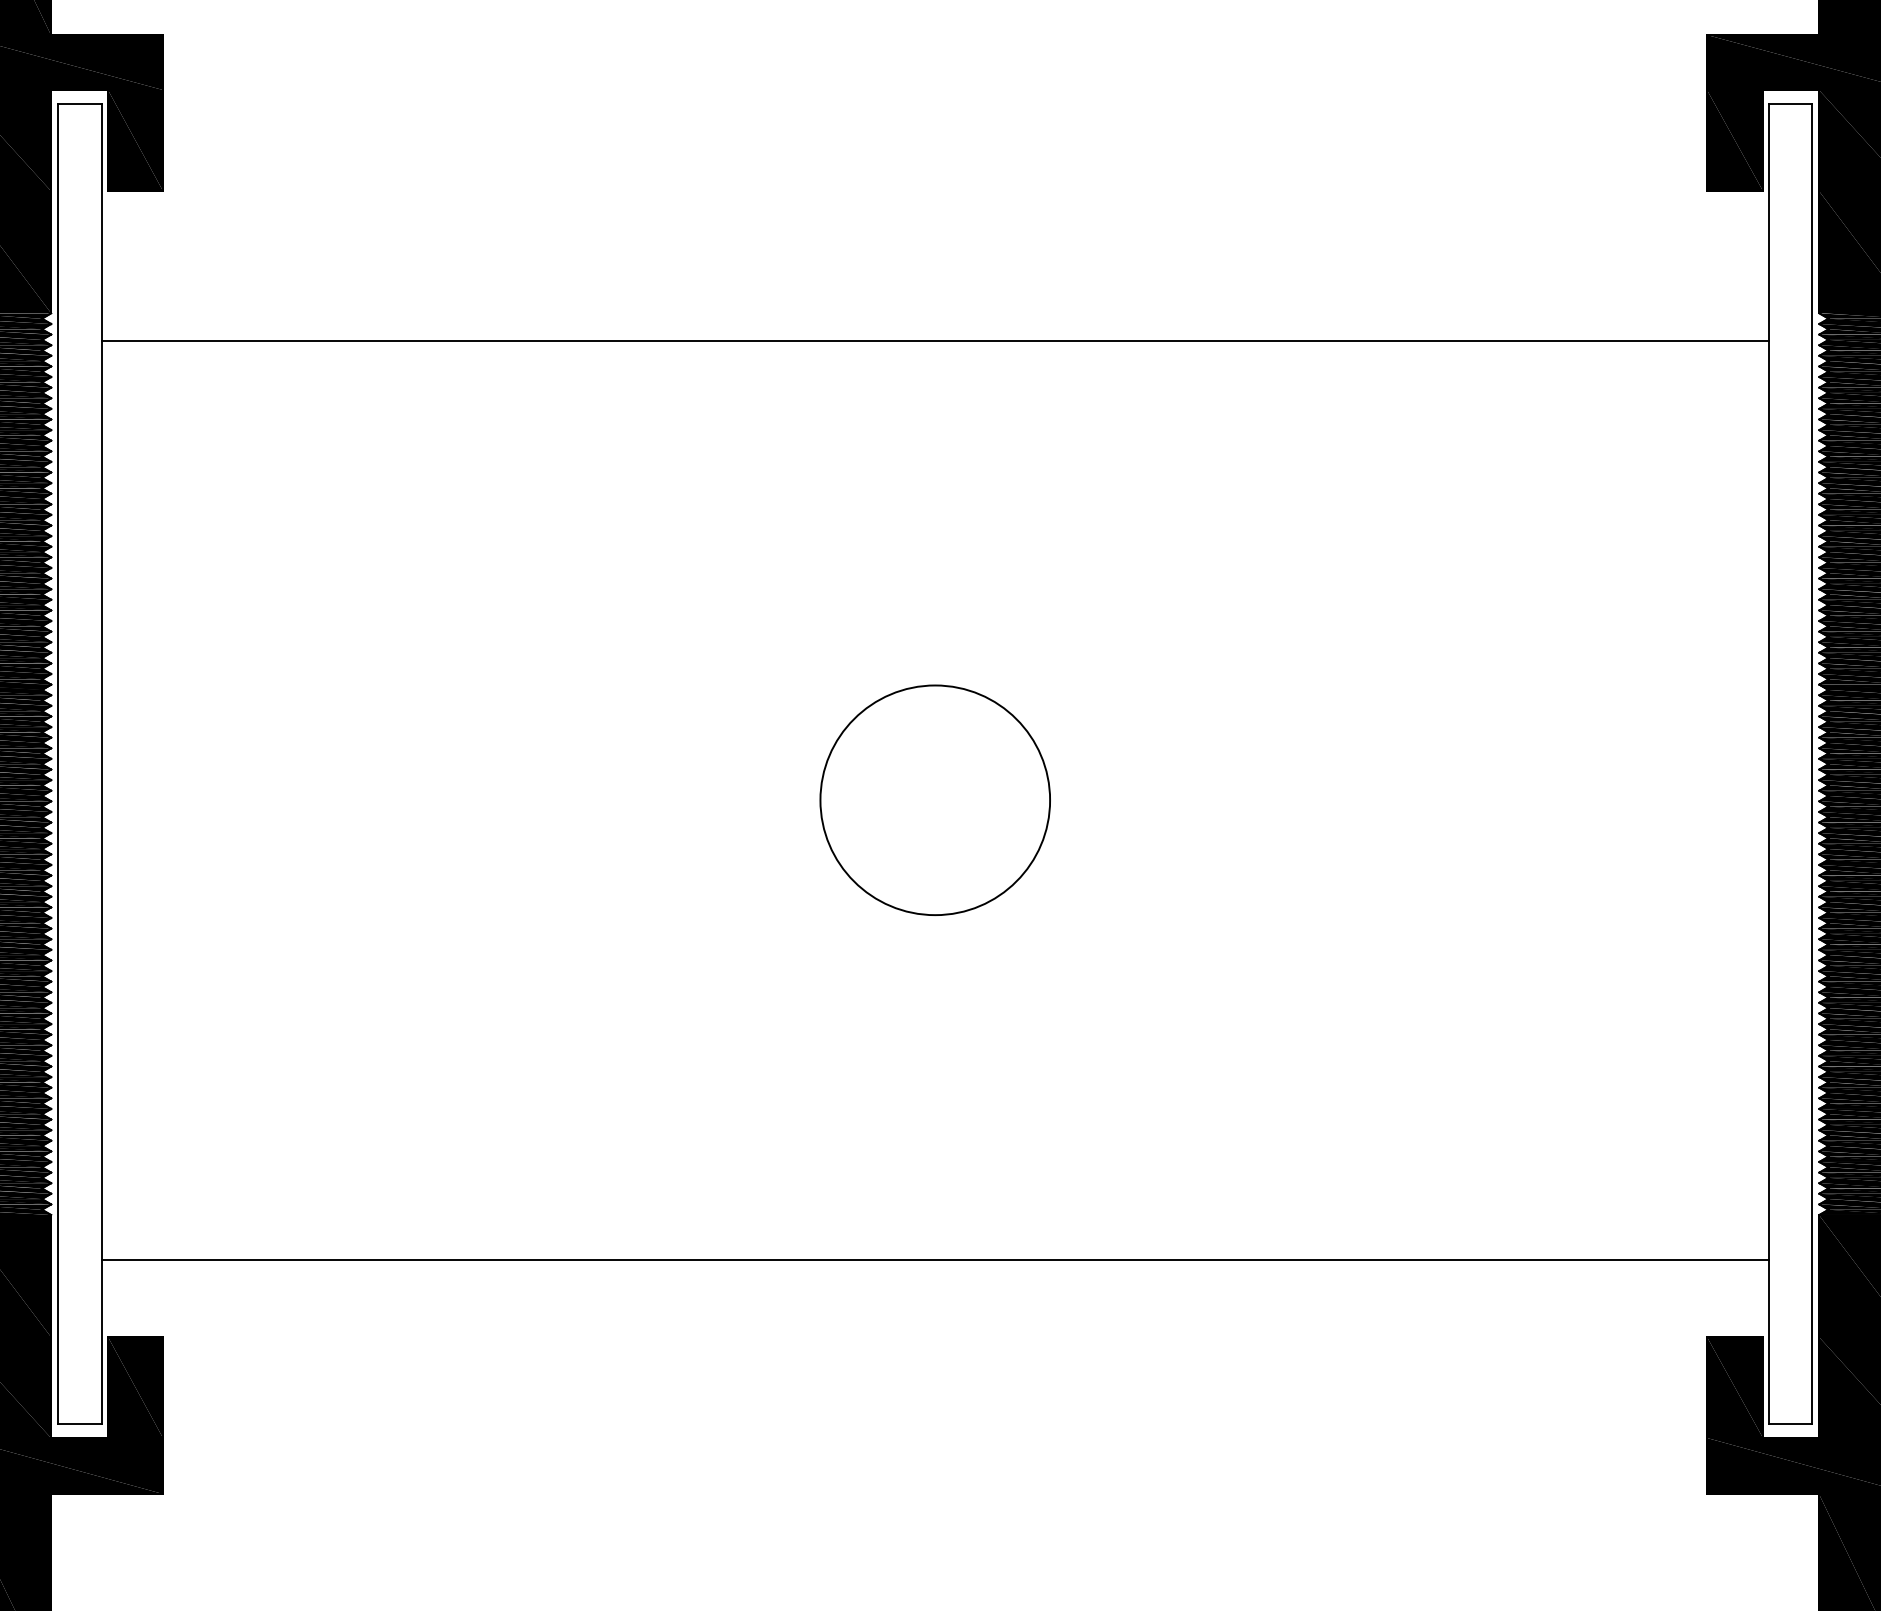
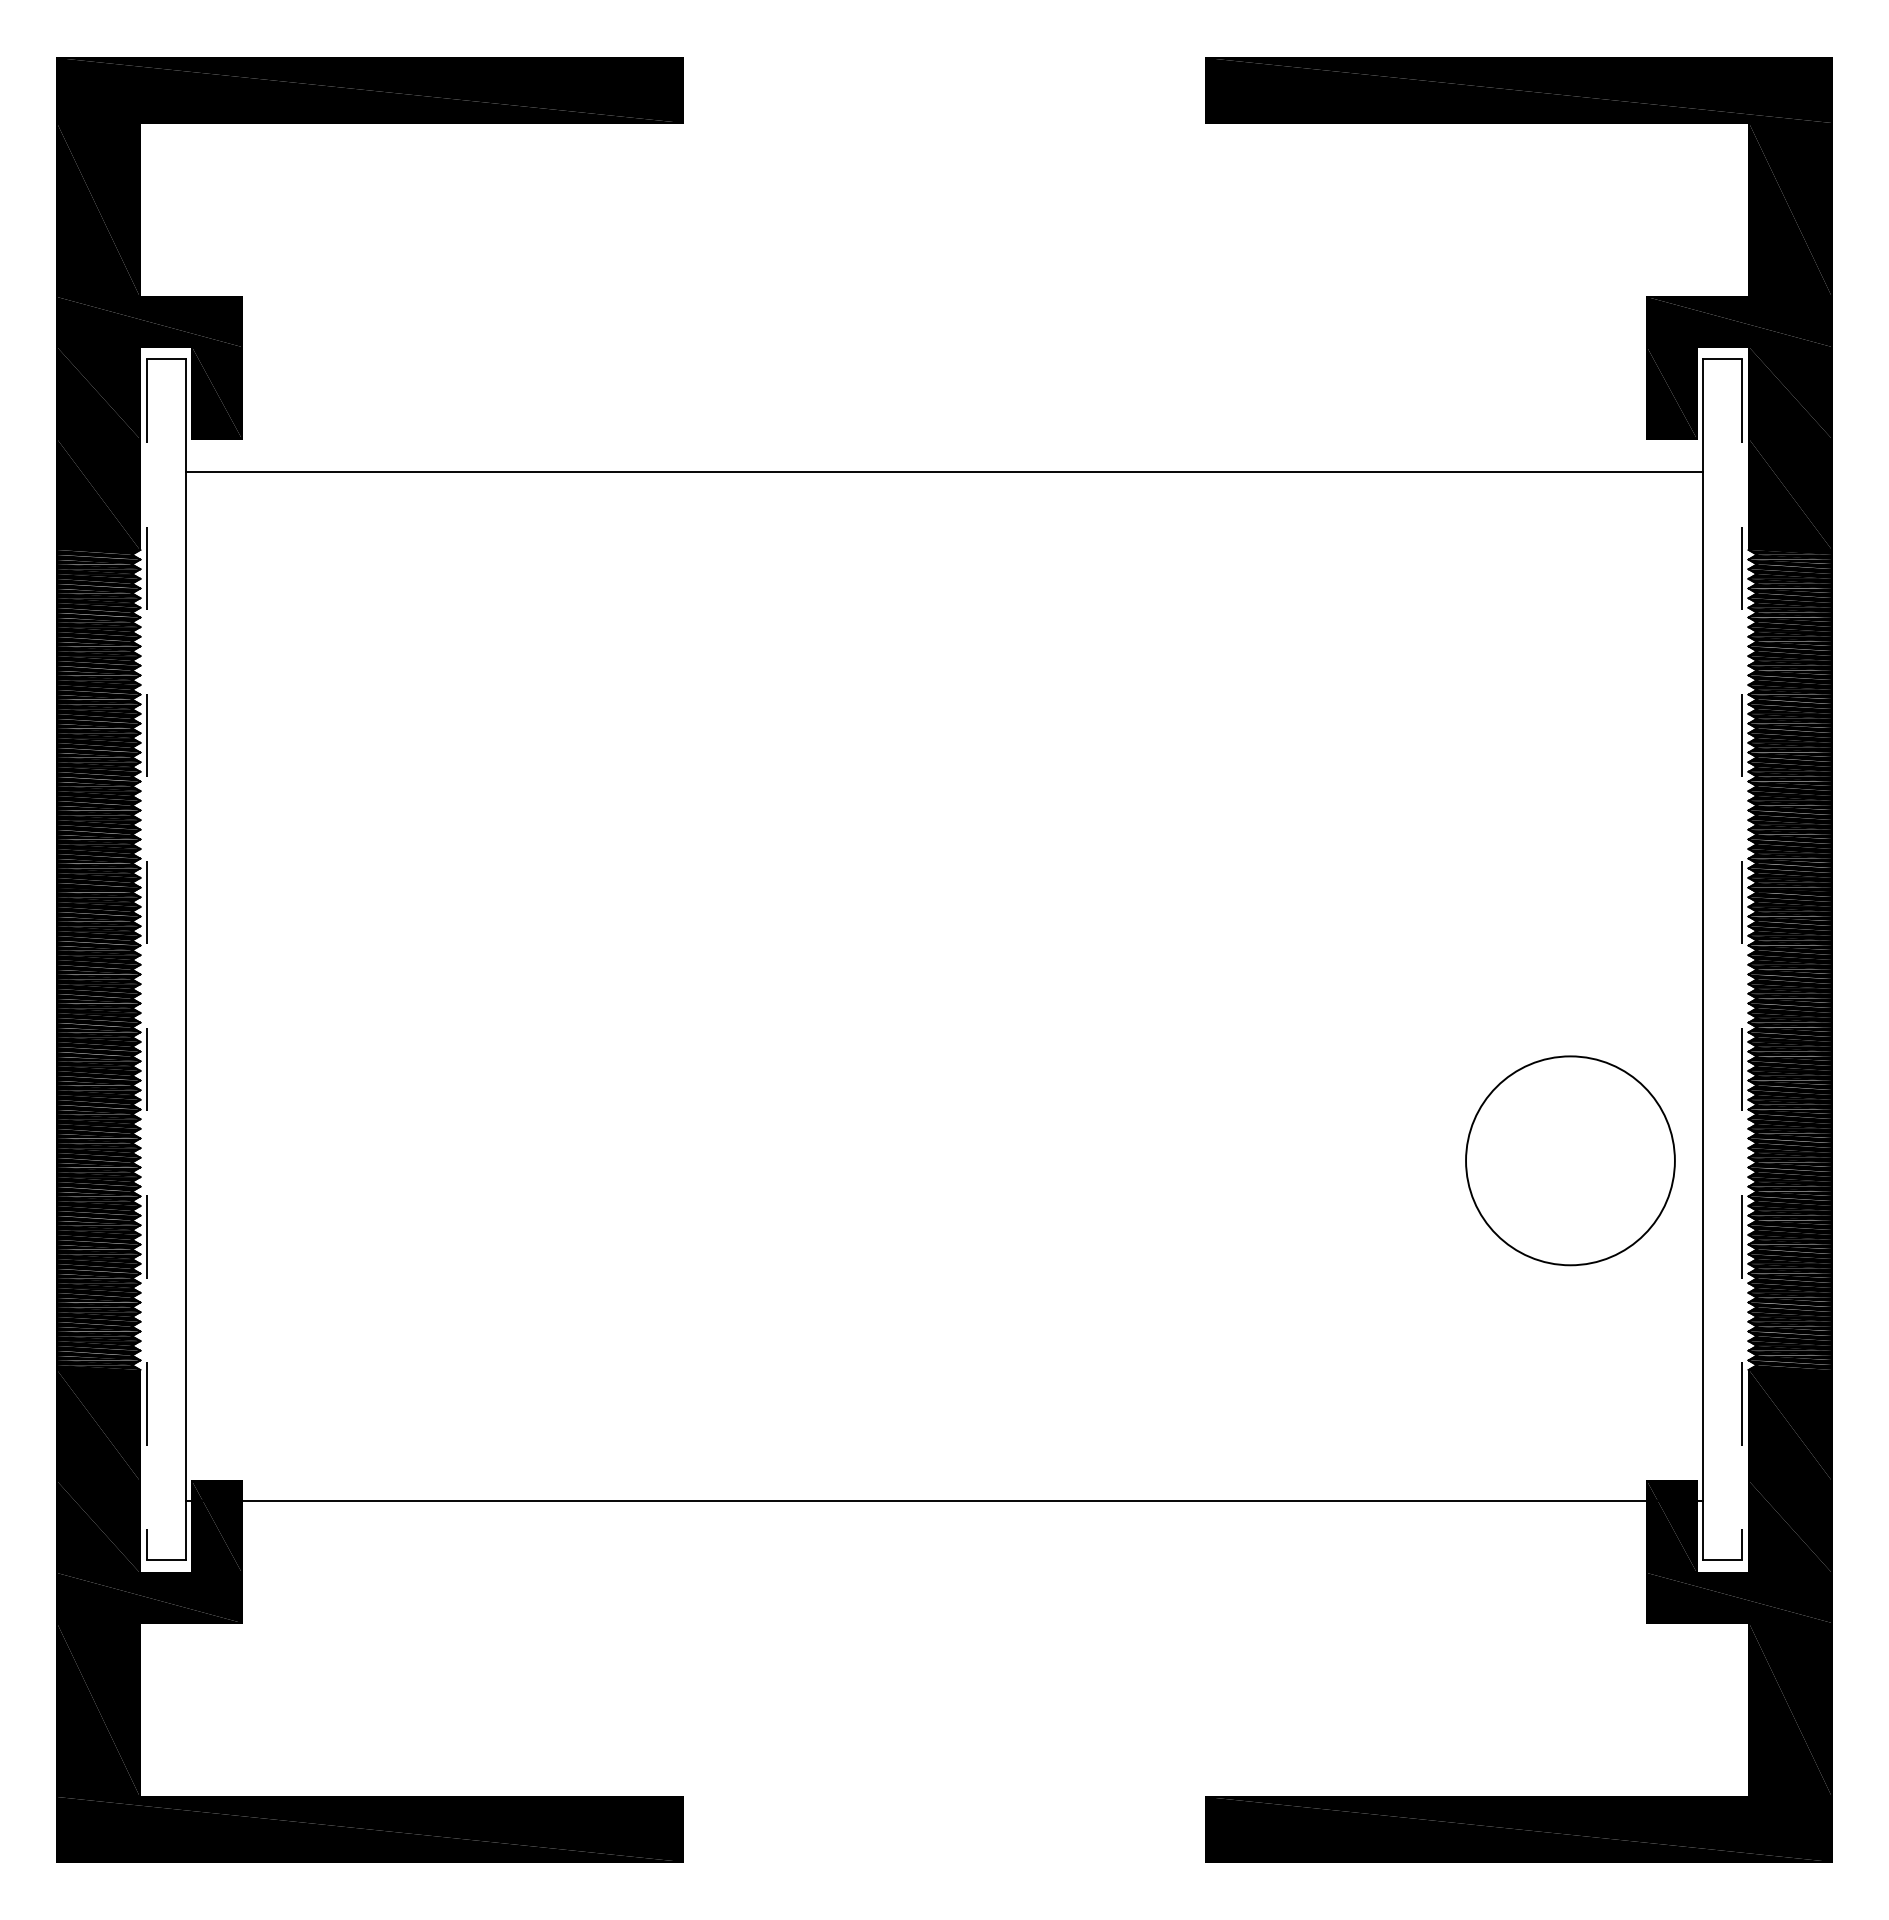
line: (935, 341) -> (944, 472), moved
line: (57, 764) -> (146, 960), solid -> dashed
line: (1812, 764) -> (1742, 960), solid -> dashed
circle: (935, 799) -> (1570, 1160), moved
line: (935, 1259) -> (944, 1500), moved

